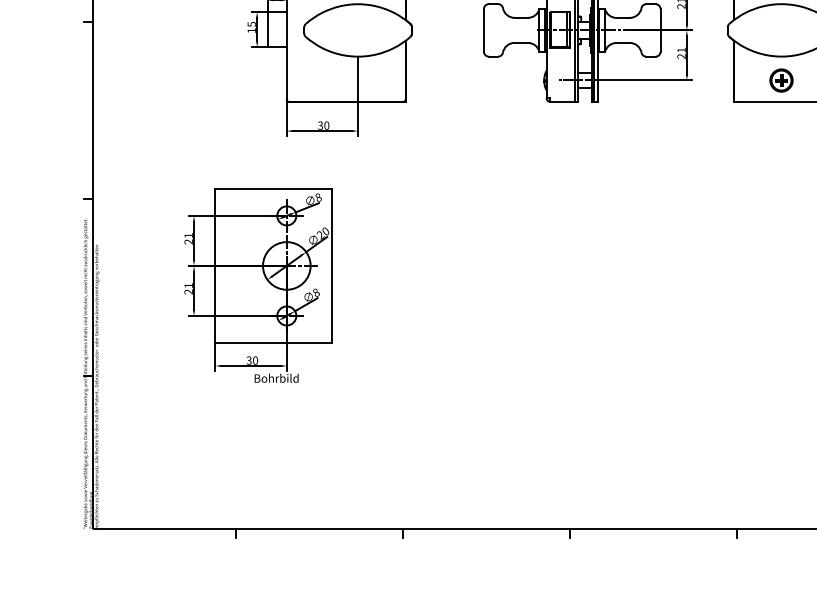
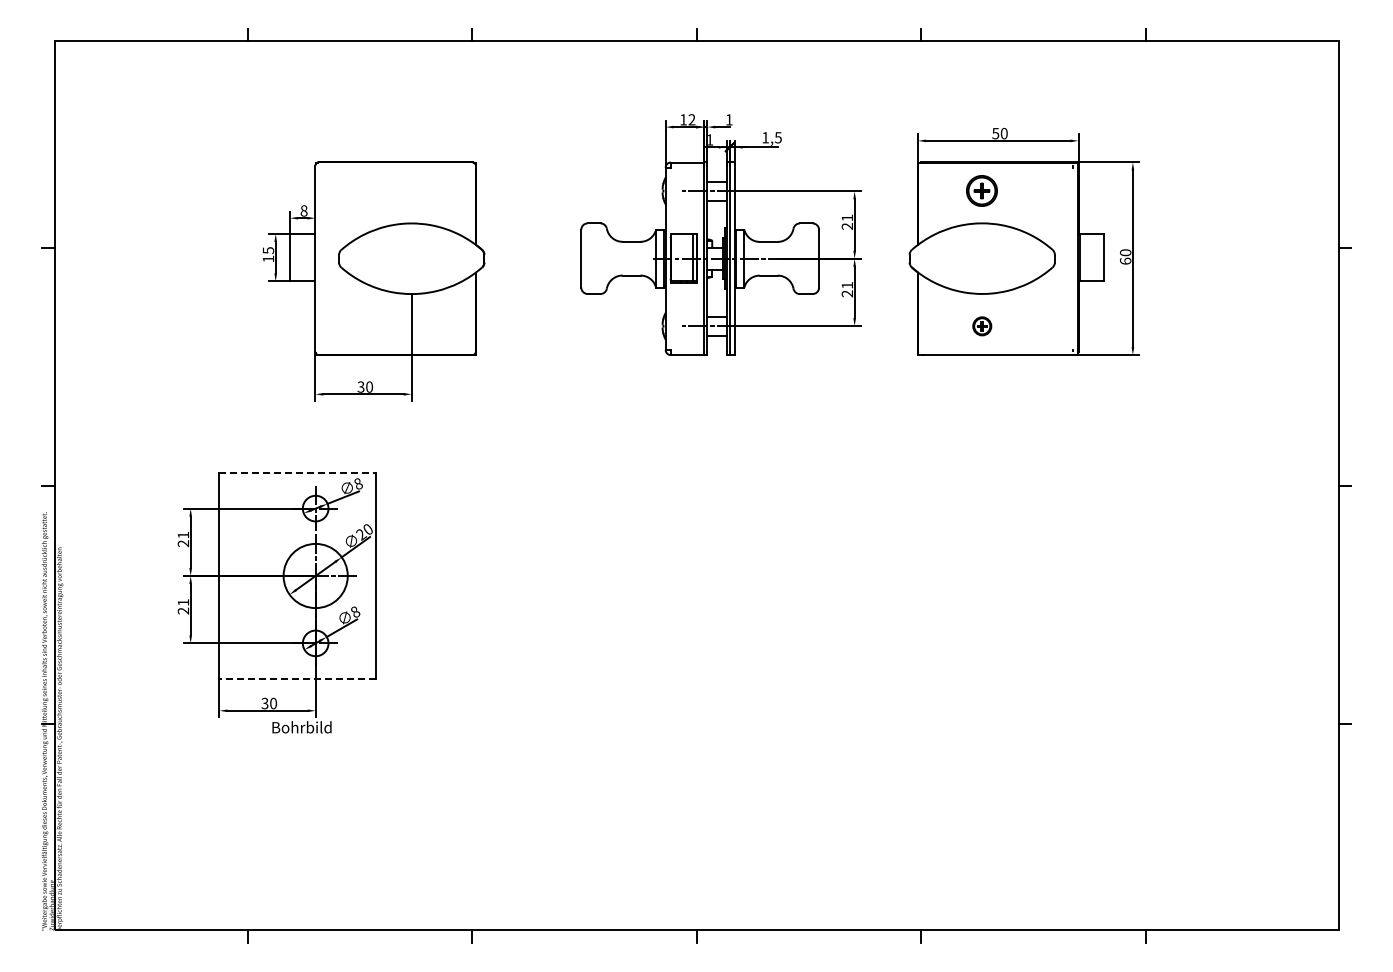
part: (781, 80) -> (982, 326), size x0.6
line: (273, 189) -> (297, 472), solid -> dashed
line: (273, 342) -> (297, 679), solid -> dashed

